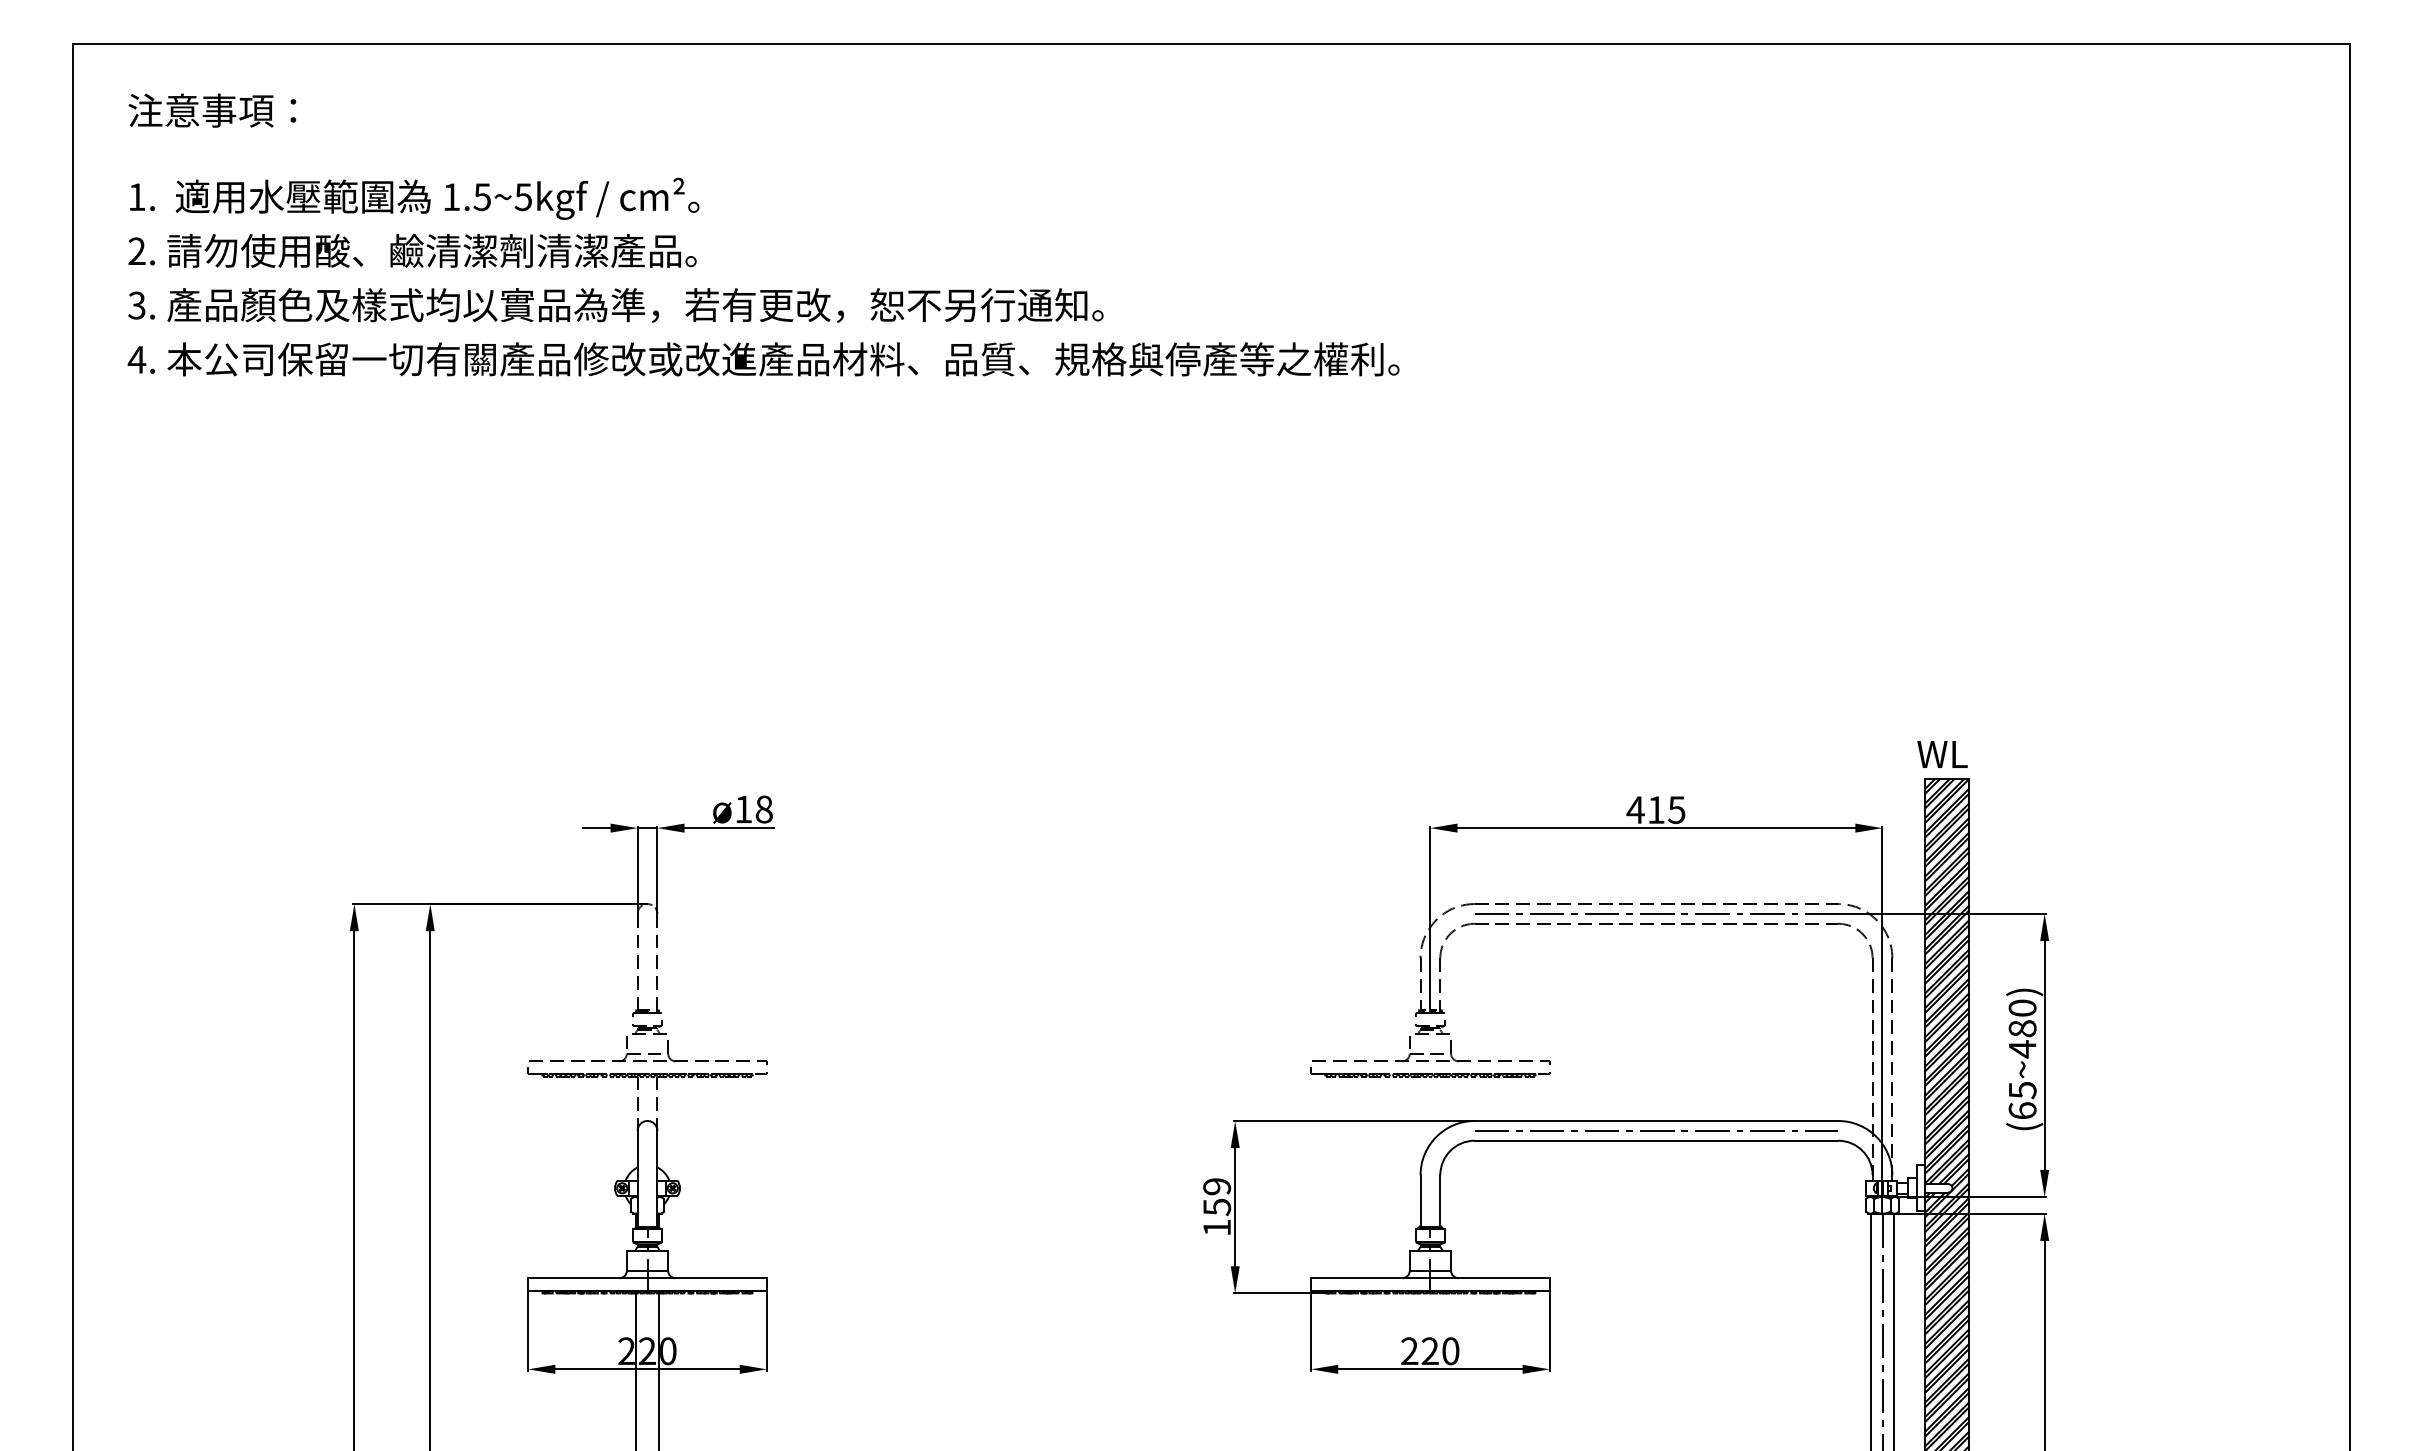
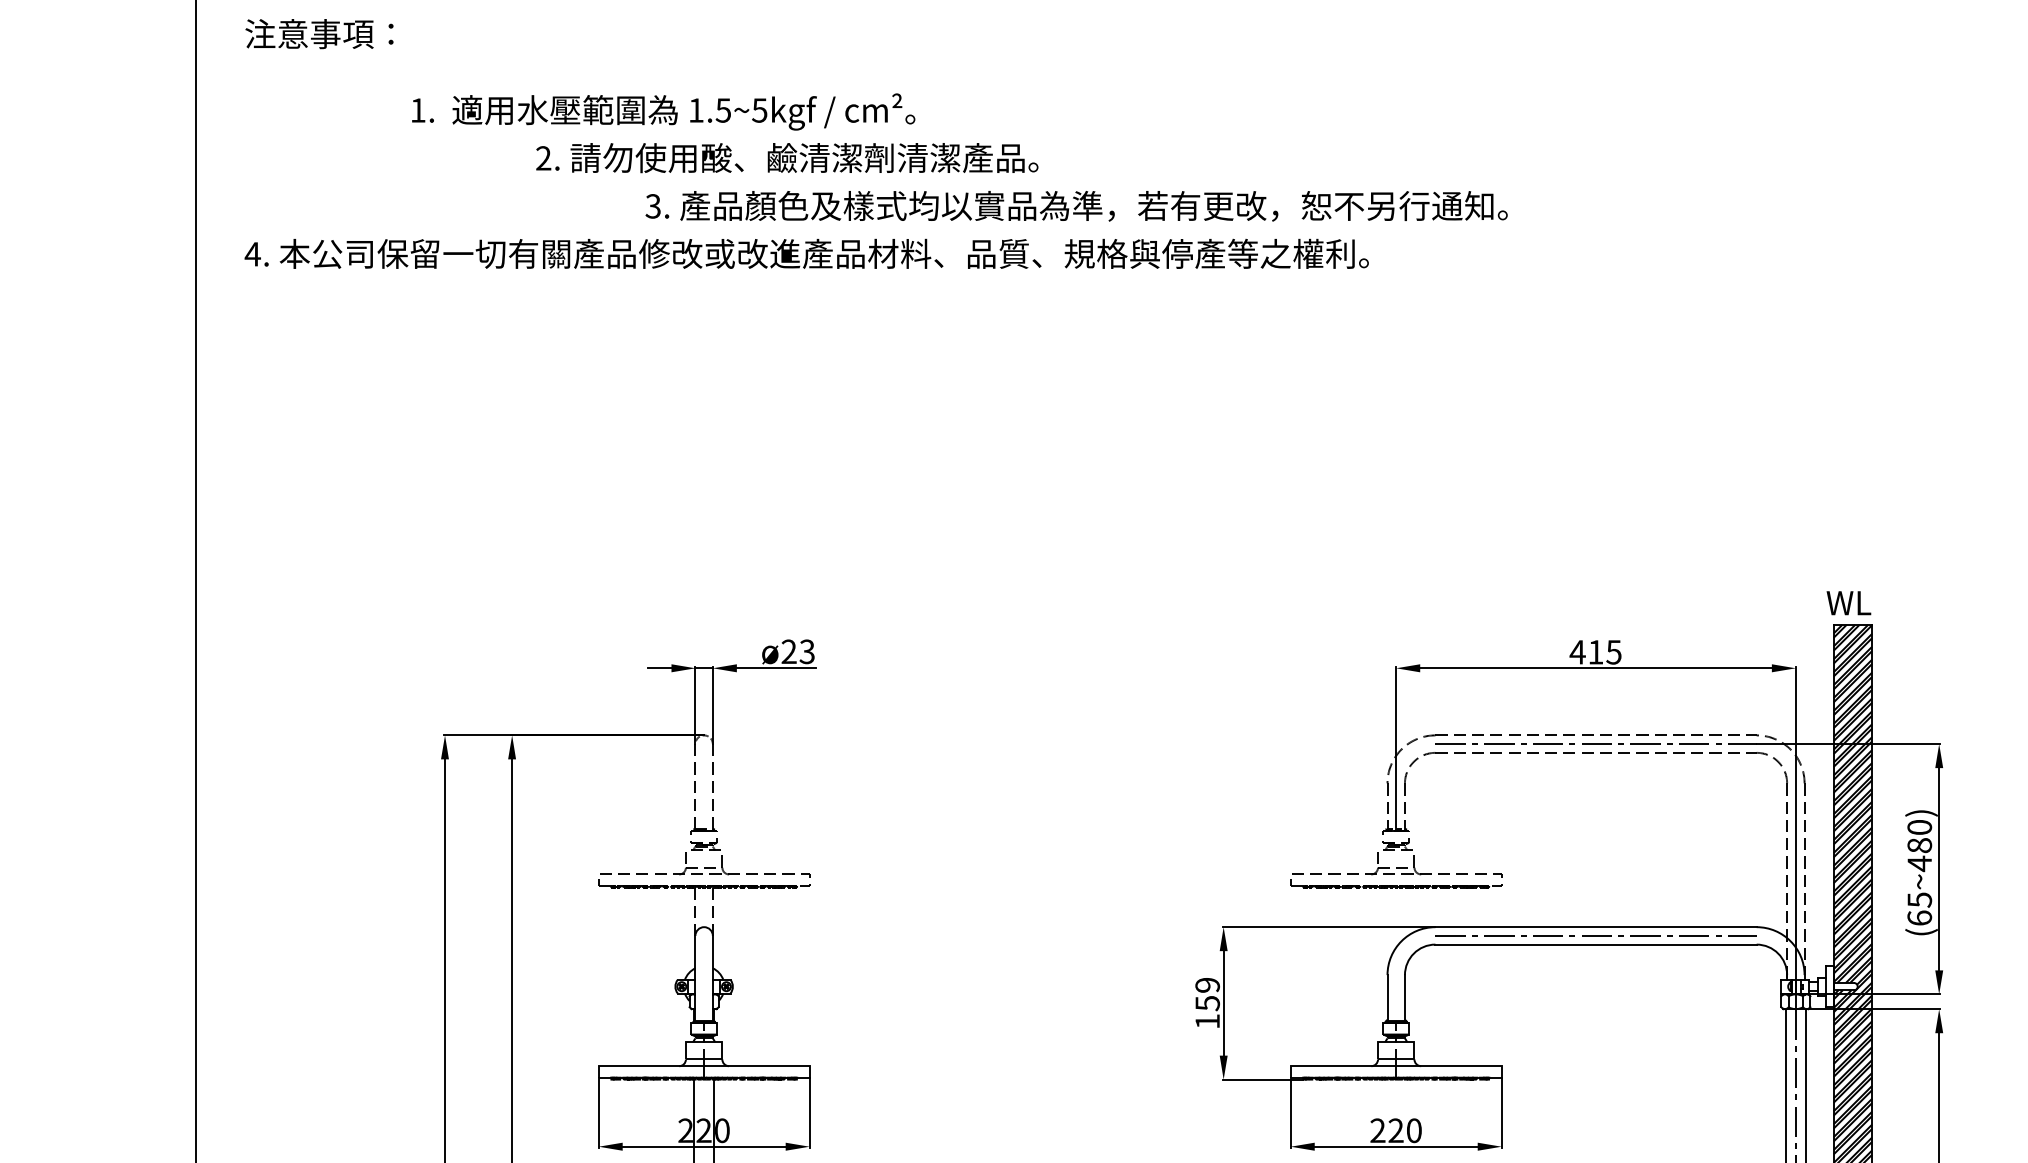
text: (414, 198) -> (663, 111), moved
text: (412, 250) -> (787, 157), moved
text: (615, 305) -> (1076, 206), moved
text: (753, 809) -> (797, 651), ø18 -> ø23

